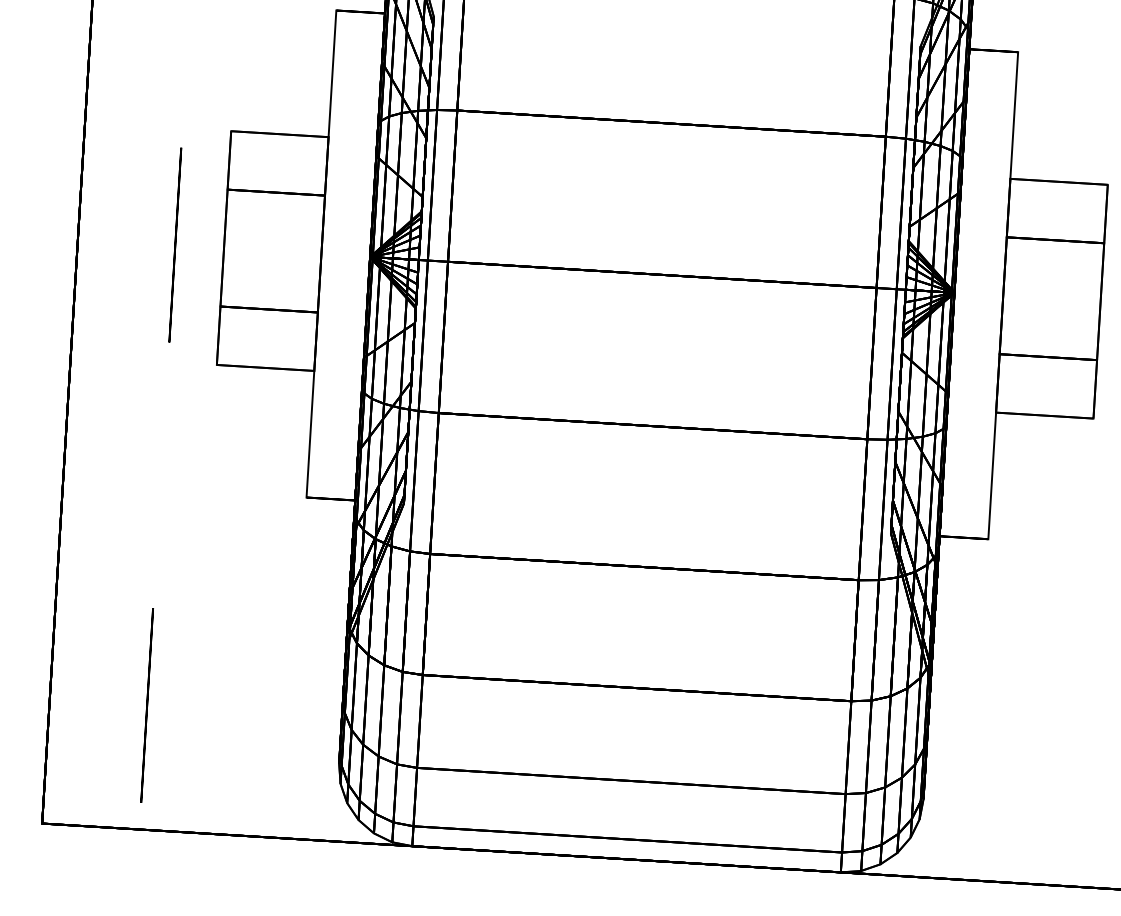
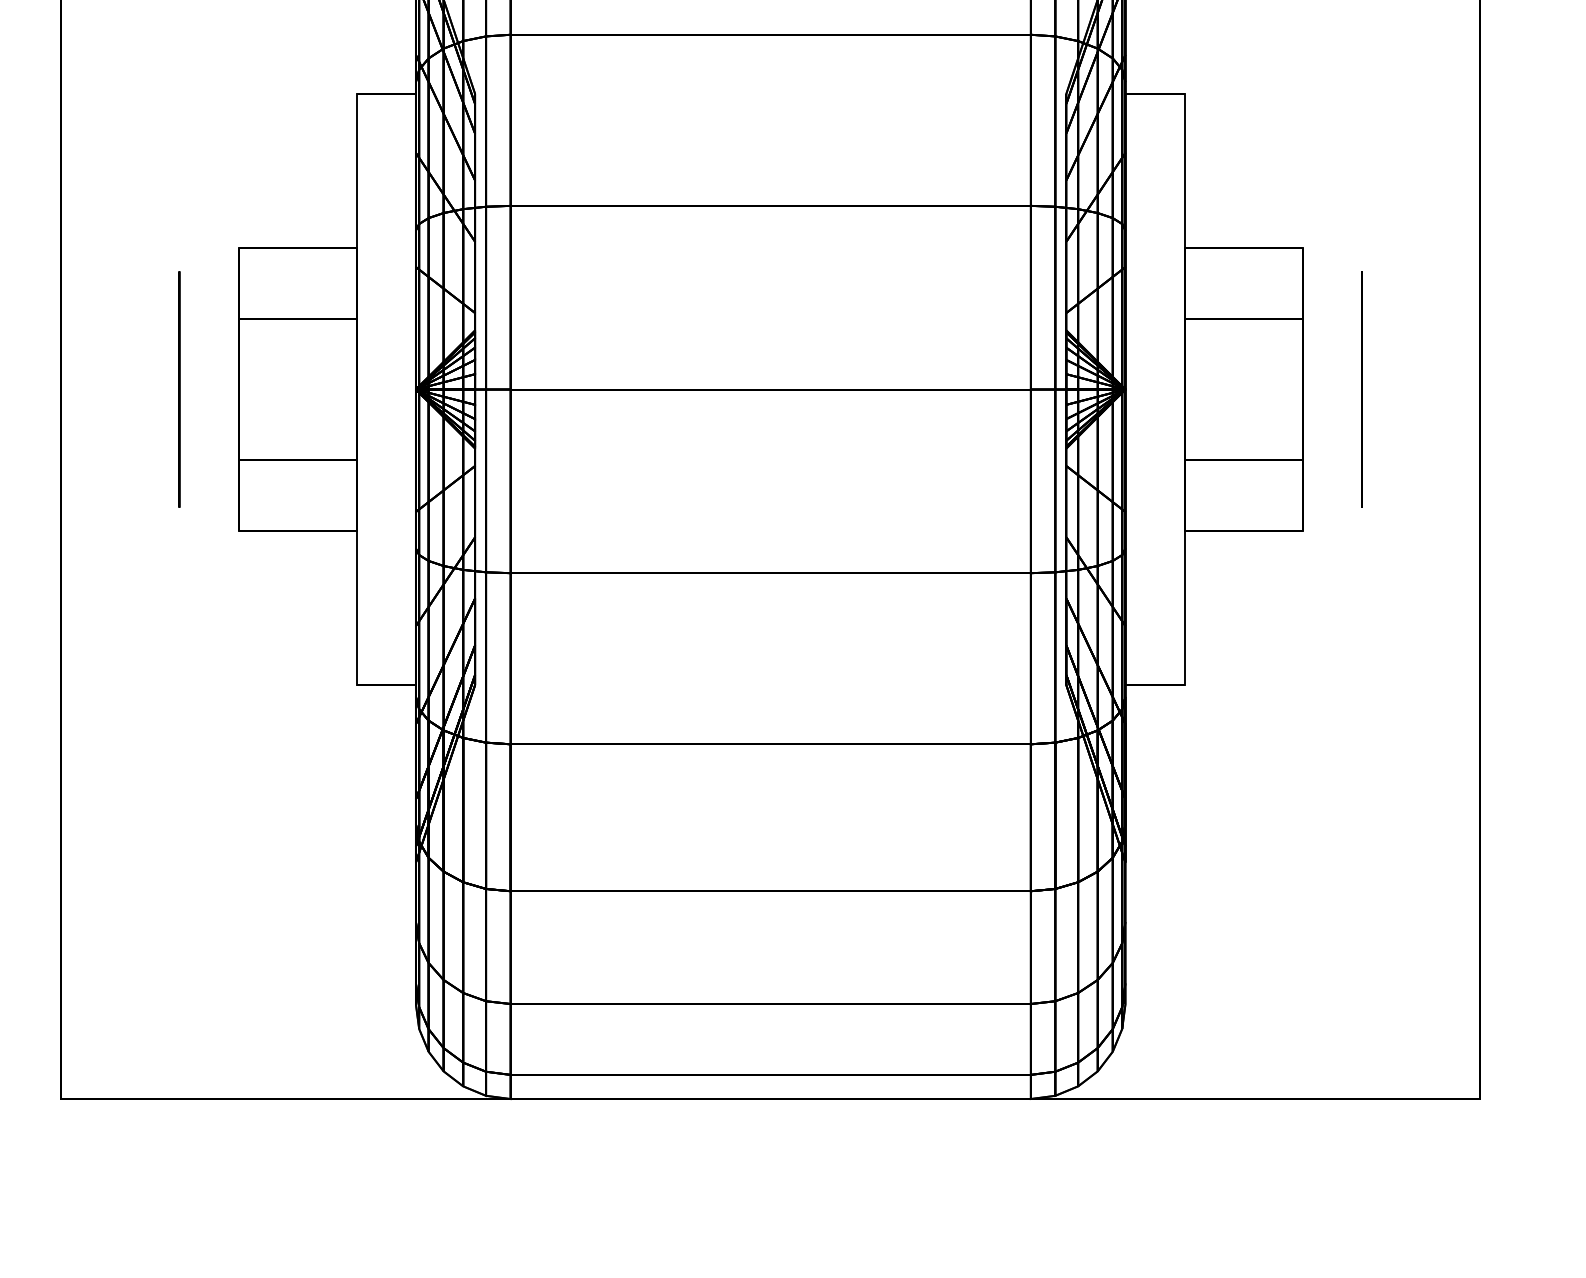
circle: (147, 705) -> (179, 948), removed

